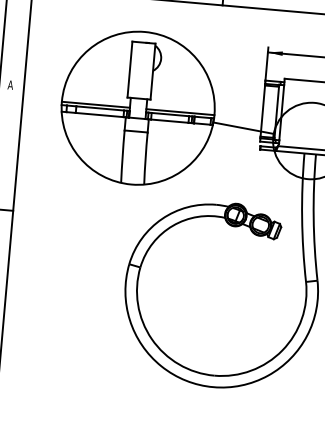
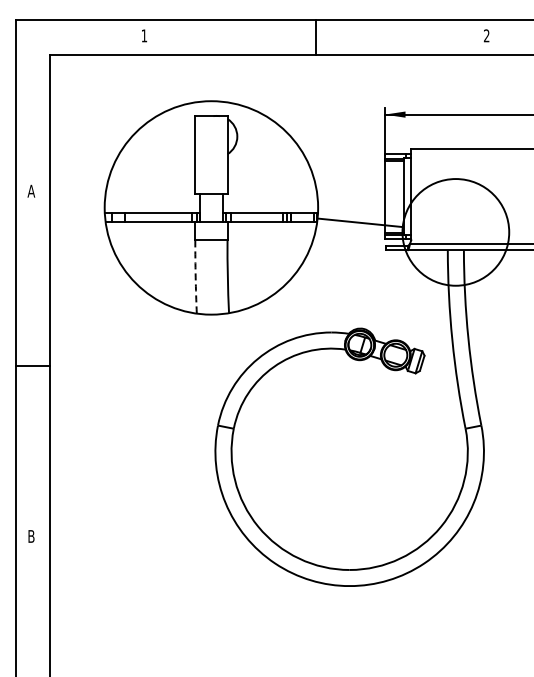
line: (95, 104) -> (151, 208), removed
line: (180, 112) -> (270, 208), removed
arc: (122, 156) -> (195, 277), solid -> dashed

